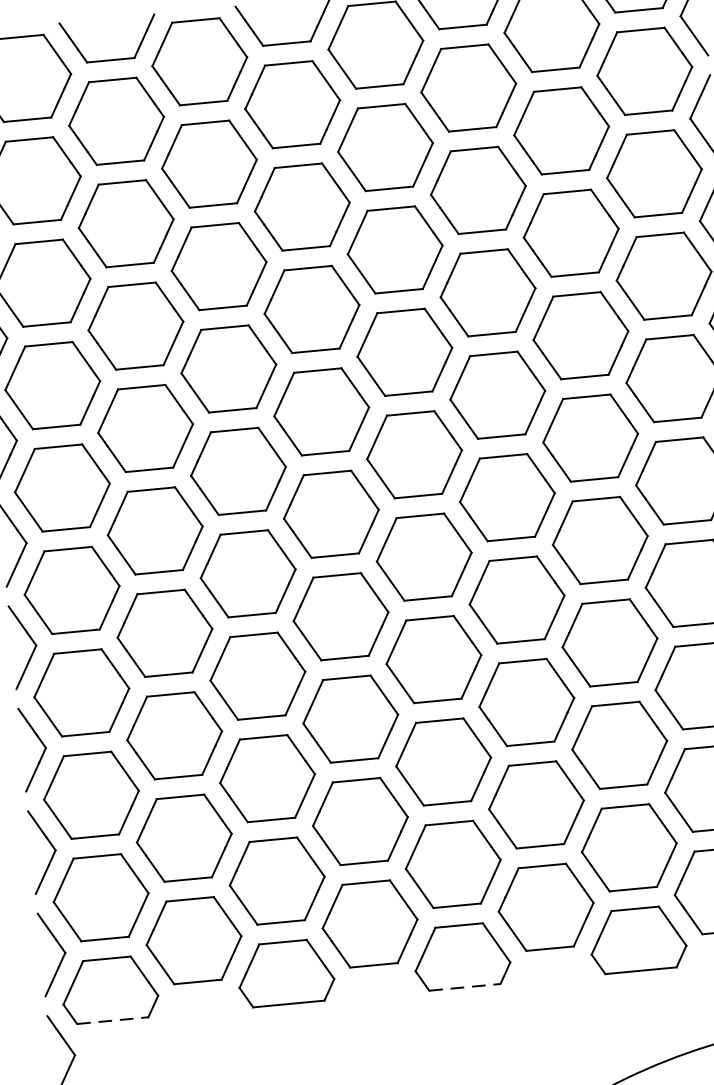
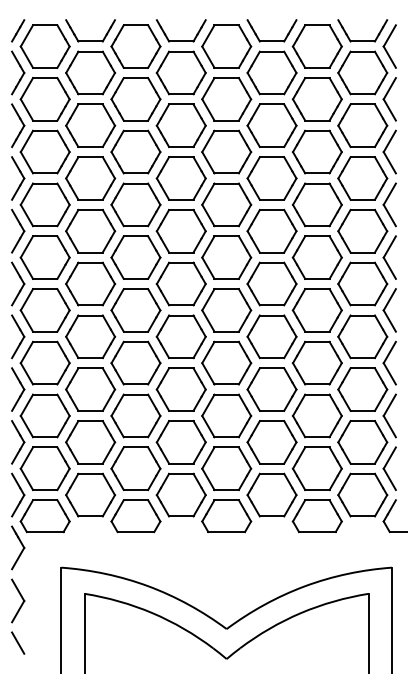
line: (466, 988) -> (227, 532), dashed -> solid
line: (113, 1021) -> (45, 532), dashed -> solid

